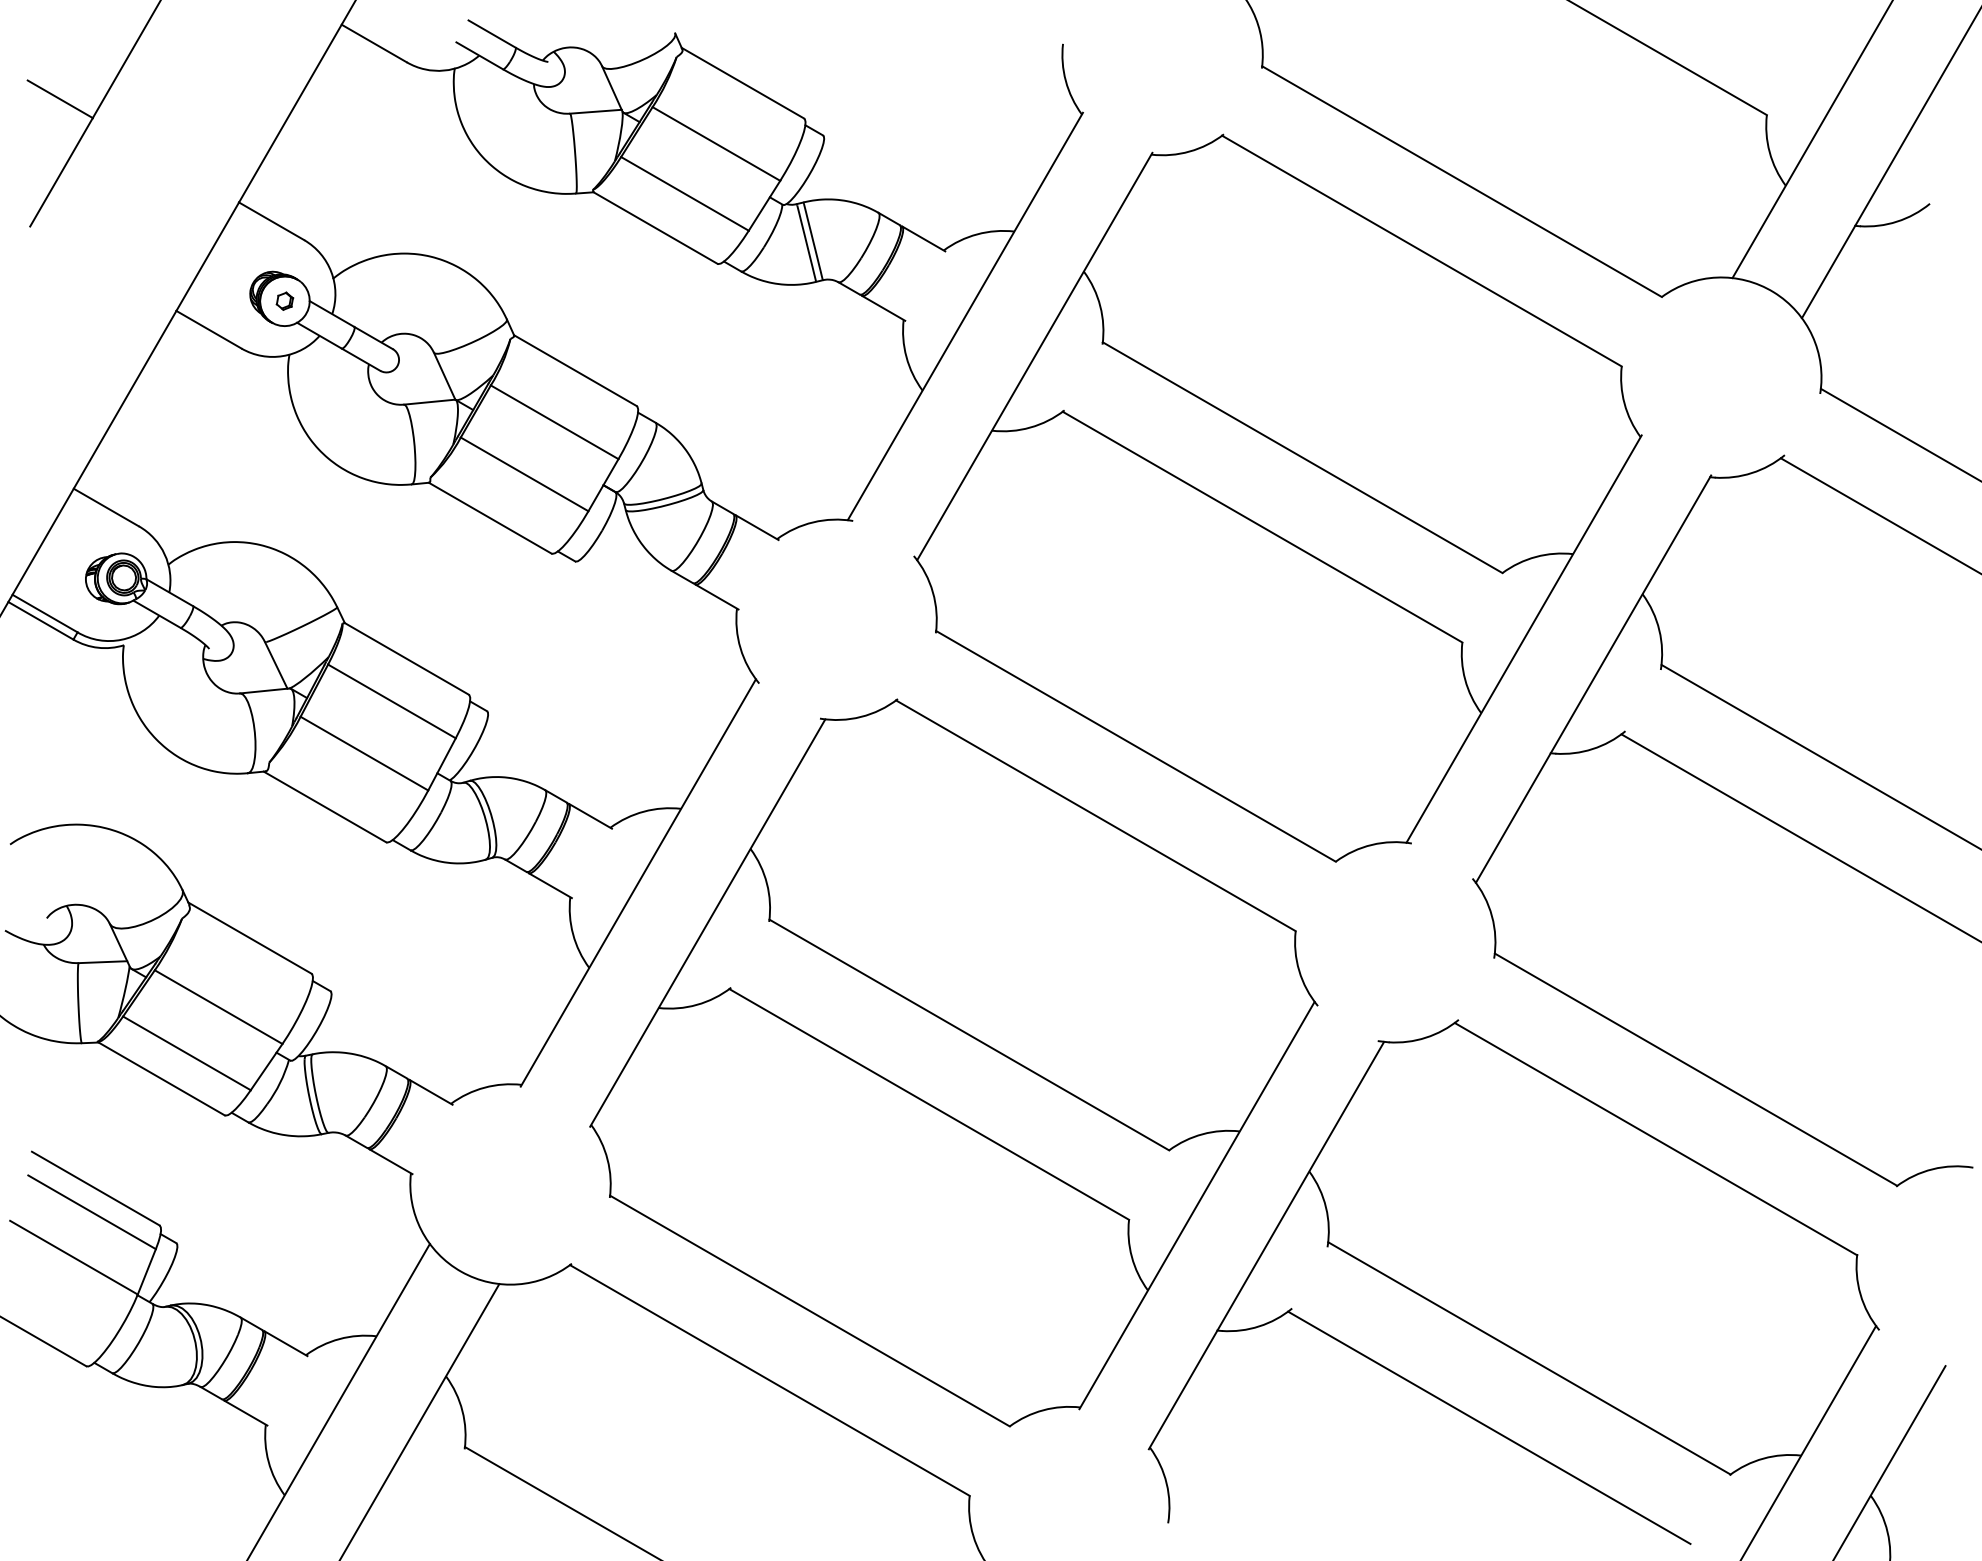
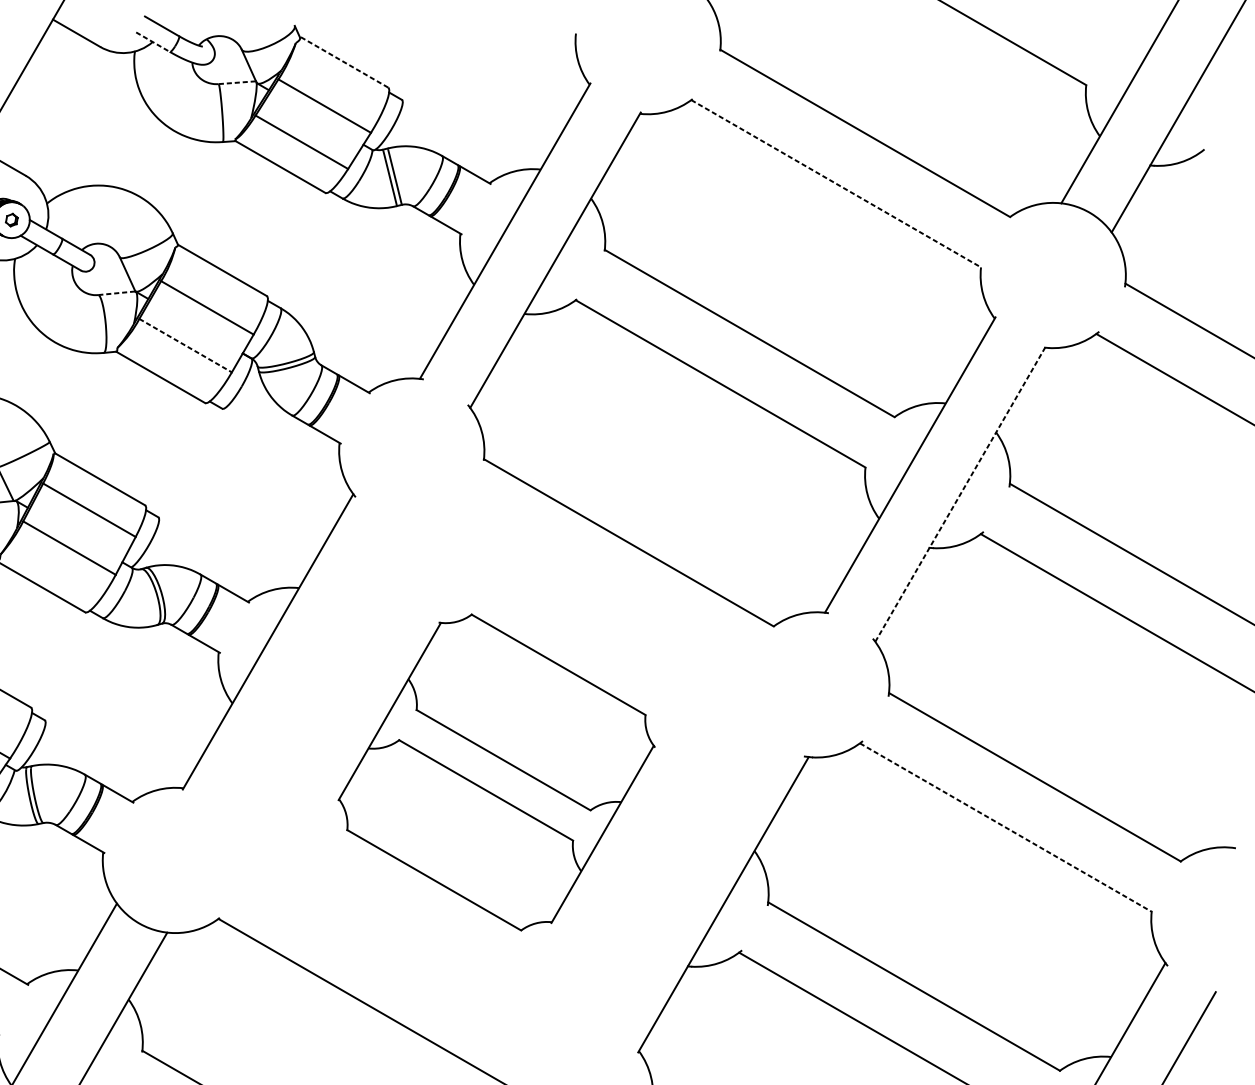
line: (479, 55) -> (152, 41), solid -> dashed
line: (742, 83) -> (343, 62), solid -> dashed
line: (595, 111) -> (237, 82), solid -> dashed
line: (1421, 251) -> (835, 184), solid -> dashed
line: (429, 402) -> (116, 293), solid -> dashed
line: (524, 474) -> (185, 345), solid -> dashed
line: (1593, 678) -> (960, 493), solid -> dashed
part: (953, 1062) -> (496, 772), size x0.6
line: (1656, 1139) -> (1006, 827), solid -> dashed

